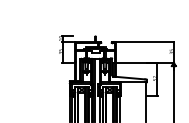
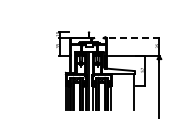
line: (146, 42) -> (134, 37), solid -> dashed

